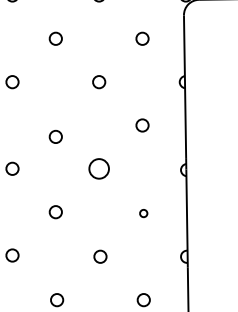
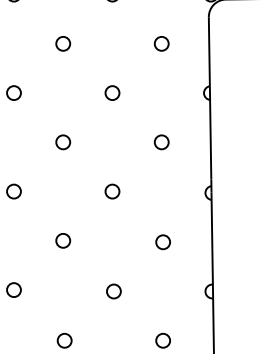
circle: (56, 137) -> (63, 142), moved
circle: (99, 168) -> (112, 191), size x0.62
circle: (143, 213) -> (162, 242), size x1.67

